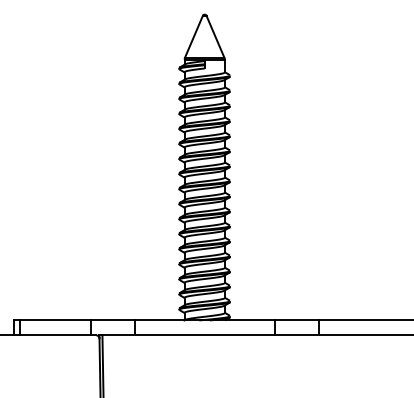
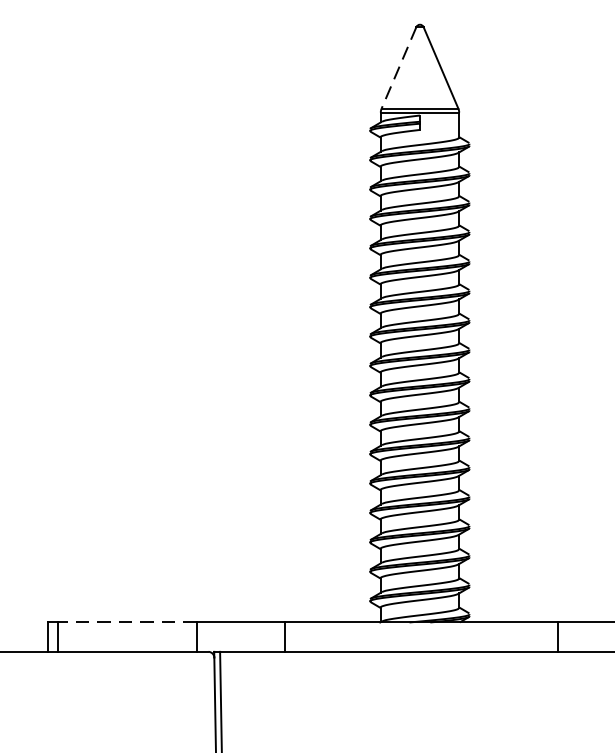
line: (193, 36) -> (398, 67), solid -> dashed
line: (55, 320) -> (128, 622), solid -> dashed

